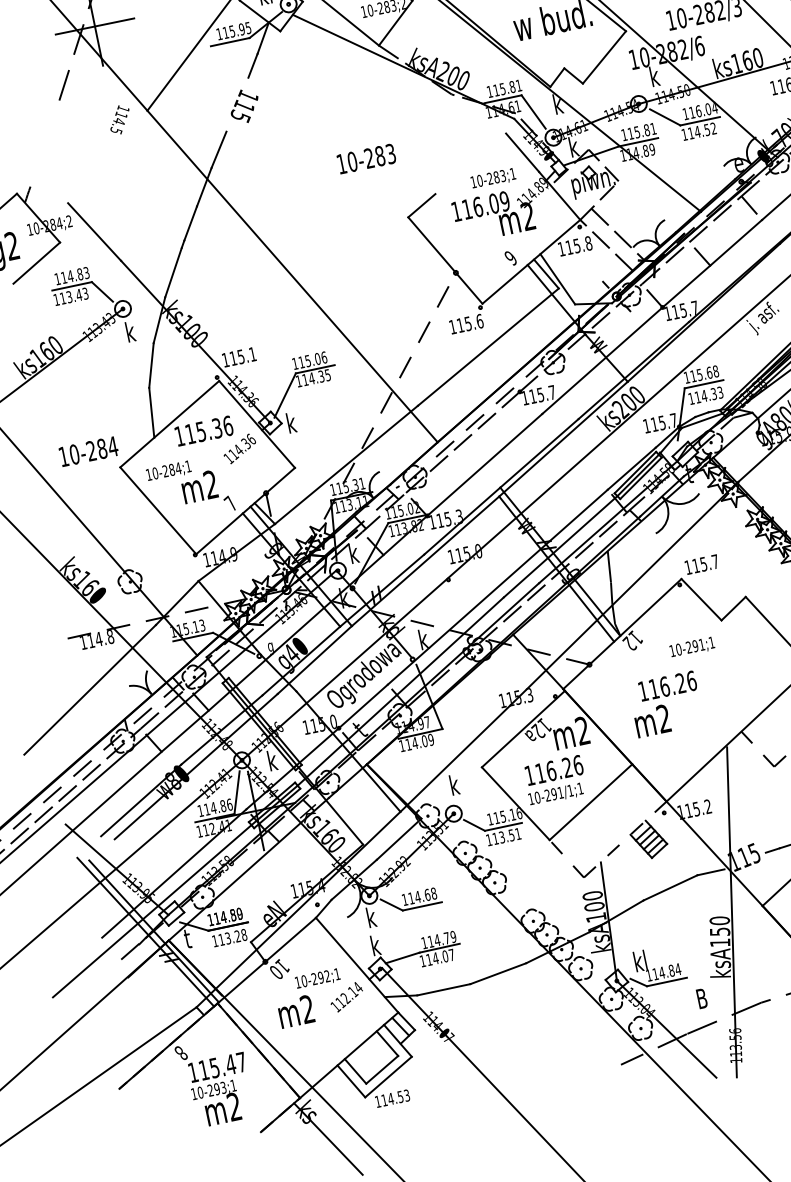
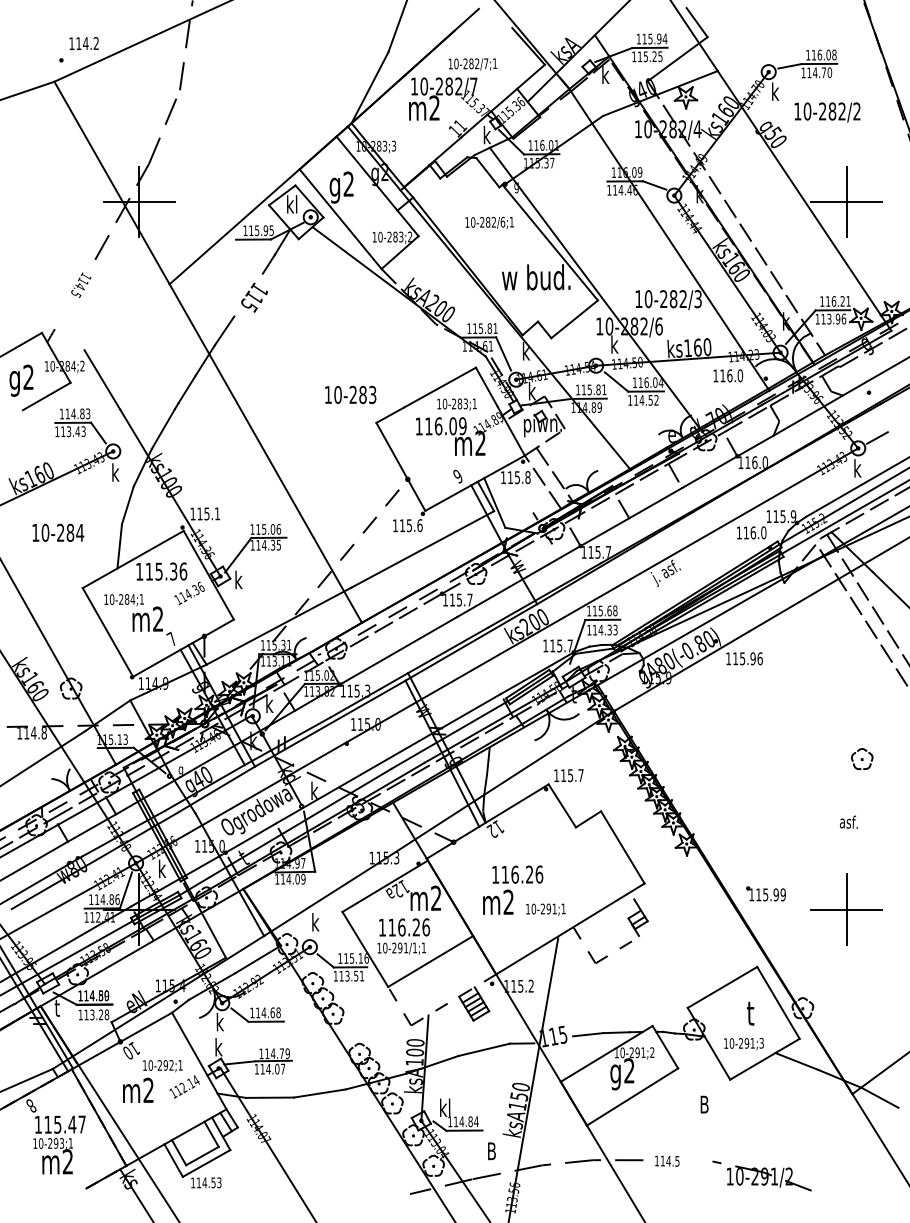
text: (120, 118) -> (81, 284), moved
text: (366, 158) -> (350, 394), moved
line: (470, 163) -> (439, 387), added
text: (88, 451) -> (58, 532), moved
text: (691, 647) -> (545, 909), moved

